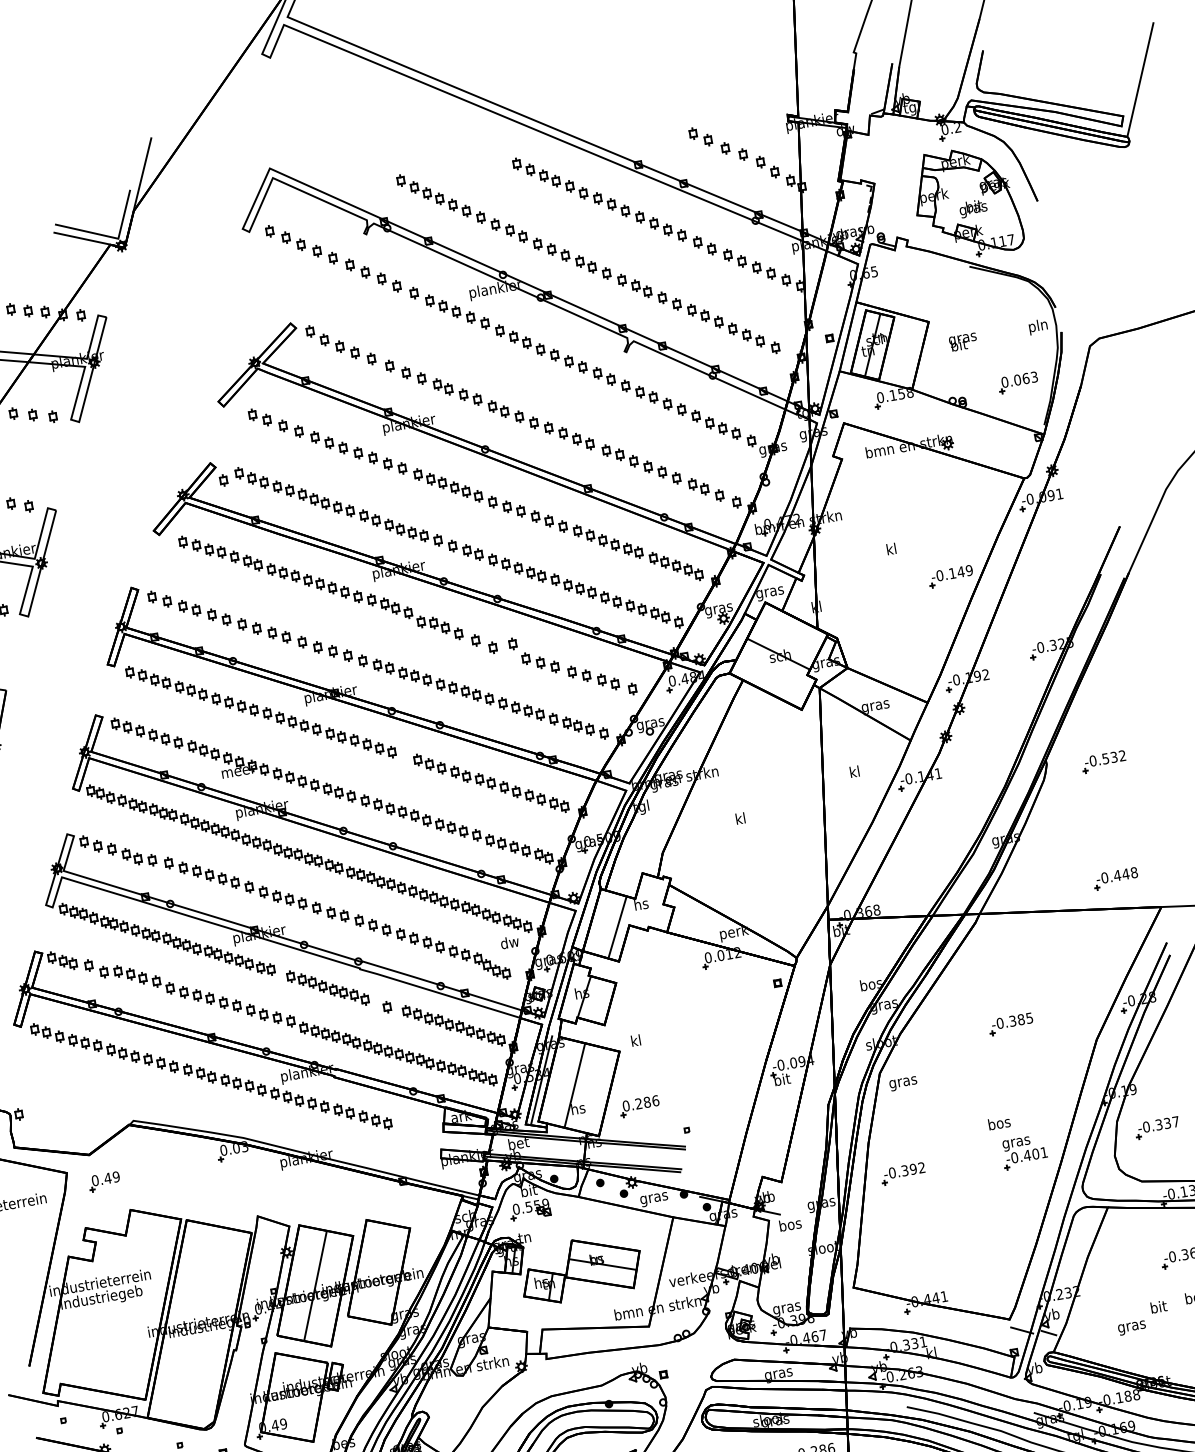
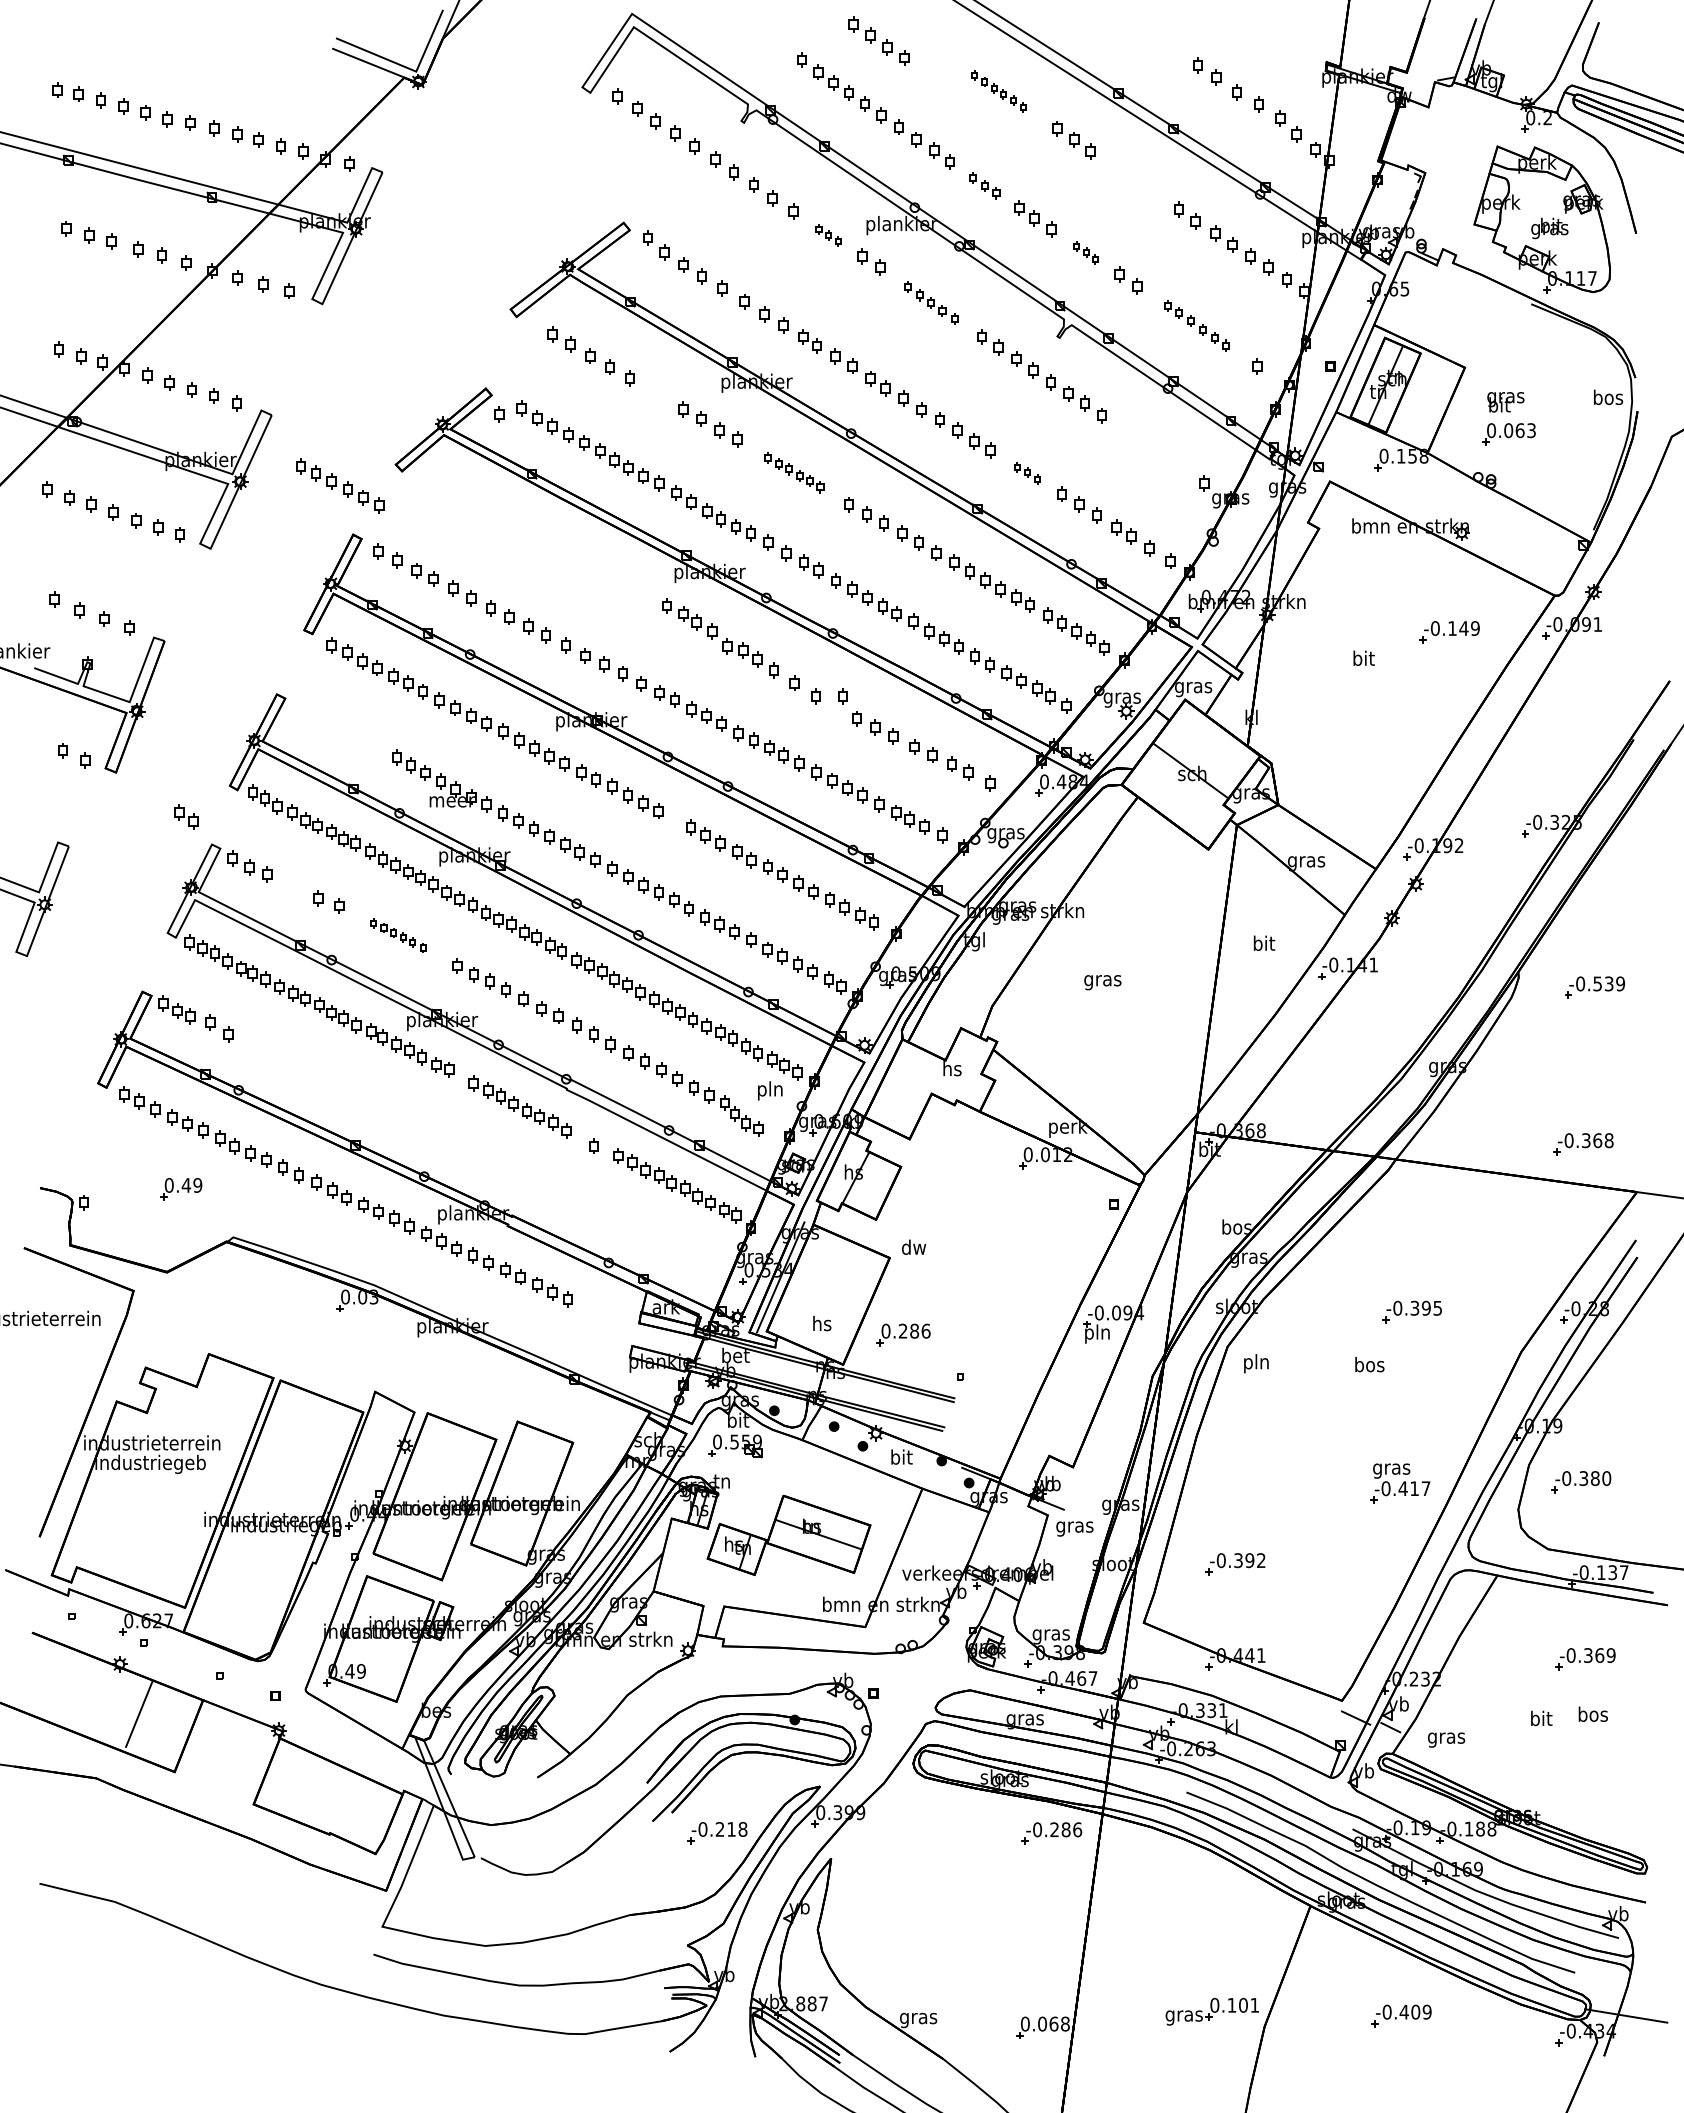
part: (549, 178) -> (998, 91), size x0.6
part: (660, 226) -> (878, 40), moved
part: (551, 249) -> (984, 185), size x0.7
part: (634, 285) -> (1085, 252), size x0.6
part: (443, 306) -> (828, 235), size x0.6
part: (725, 325) -> (1196, 325), size x0.7
text: (1038, 326) -> (1608, 398), pln -> bos
part: (527, 342) -> (931, 302), size x0.7
part: (1017, 382) -> (1508, 434), moved
part: (709, 421) -> (1152, 448), removed
part: (335, 445) -> (655, 393), removed
part: (620, 456) -> (1027, 473), size x0.6
part: (448, 485) -> (794, 472), size x0.7
text: (891, 548) -> (1363, 657), kl -> bit
part: (270, 569) -> (540, 542), removed
part: (950, 576) -> (1449, 632), moved
part: (147, 732) -> (340, 485), moved
text: (1122, 755) -> (1620, 983), -0.532 -> -0.539
text: (855, 771) -> (1264, 942), kl -> bit
text: (740, 819) -> (1102, 980), kl -> gras
part: (132, 856) -> (186, 816), moved
text: (1121, 874) -> (1591, 1140), -0.448 -> -0.368
part: (216, 877) -> (398, 935), size x0.6
line: (617, 927) -> (915, 1093), removed
text: (510, 943) -> (770, 1090), dw -> pln
text: (1020, 1019) -> (1425, 1308), -0.385 -> -0.395
part: (305, 1025) -> (481, 1151), removed
text: (636, 1039) -> (914, 1246), kl -> dw
text: (782, 1080) -> (1097, 1333), bit -> pln
text: (902, 1082) -> (1255, 1363), gras -> pln
line: (574, 1085) -> (822, 1292), removed
text: (1171, 1122) -> (1600, 1478), -0.337 -> -0.380
text: (999, 1123) -> (1369, 1364), moved
text: (1040, 1153) -> (1420, 1488), -0.401 -> -0.417
part: (903, 1173) -> (1235, 1564), moved
part: (104, 1182) -> (181, 1189), moved
text: (653, 1197) -> (901, 1458), gras -> bit
text: (790, 1225) -> (1074, 1526), bos -> gras
line: (314, 1285) -> (434, 1496), removed
text: (1131, 1327) -> (1446, 1739), moved

